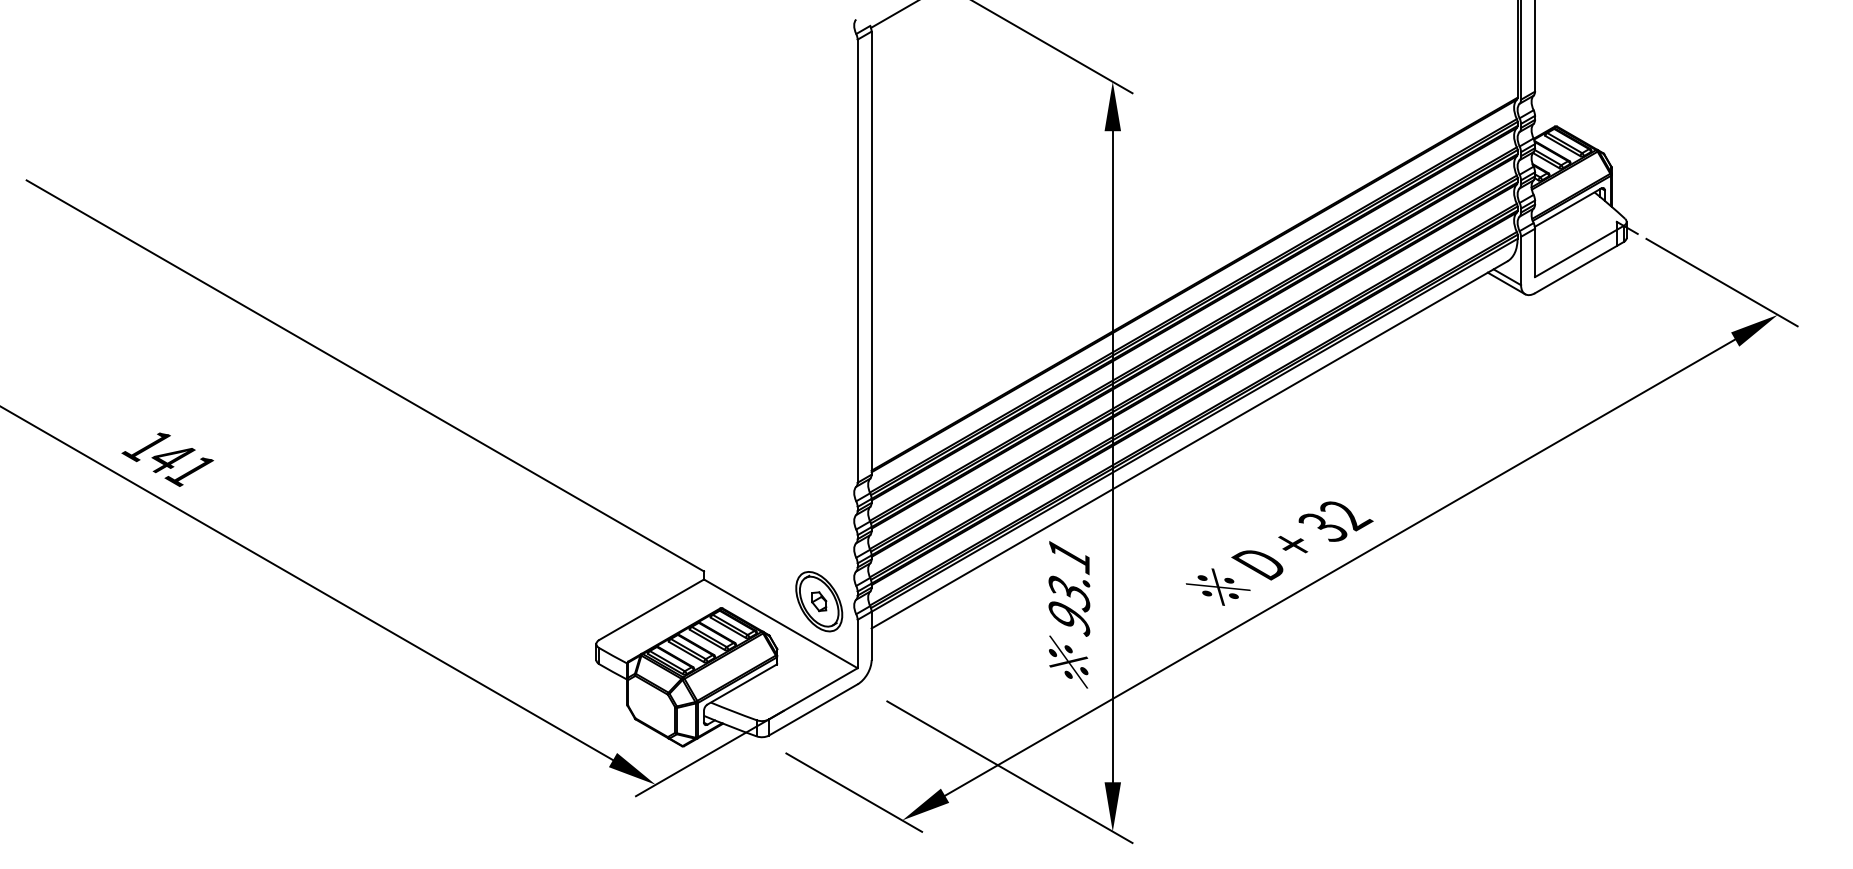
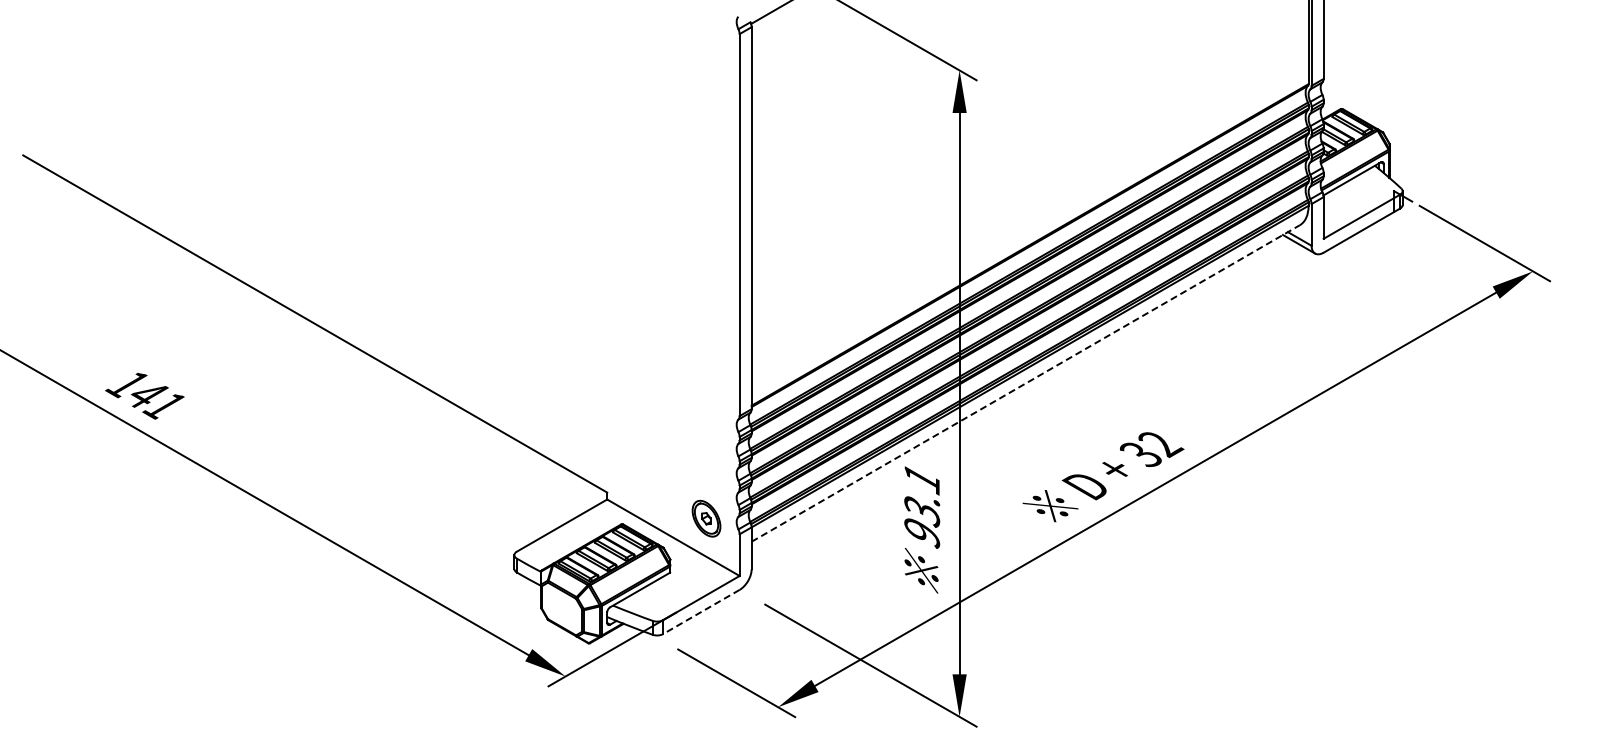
line: (1190, 444) -> (1026, 383), solid -> dashed
part: (819, 601) -> (706, 518), size x0.7
line: (812, 710) -> (700, 612), solid -> dashed

